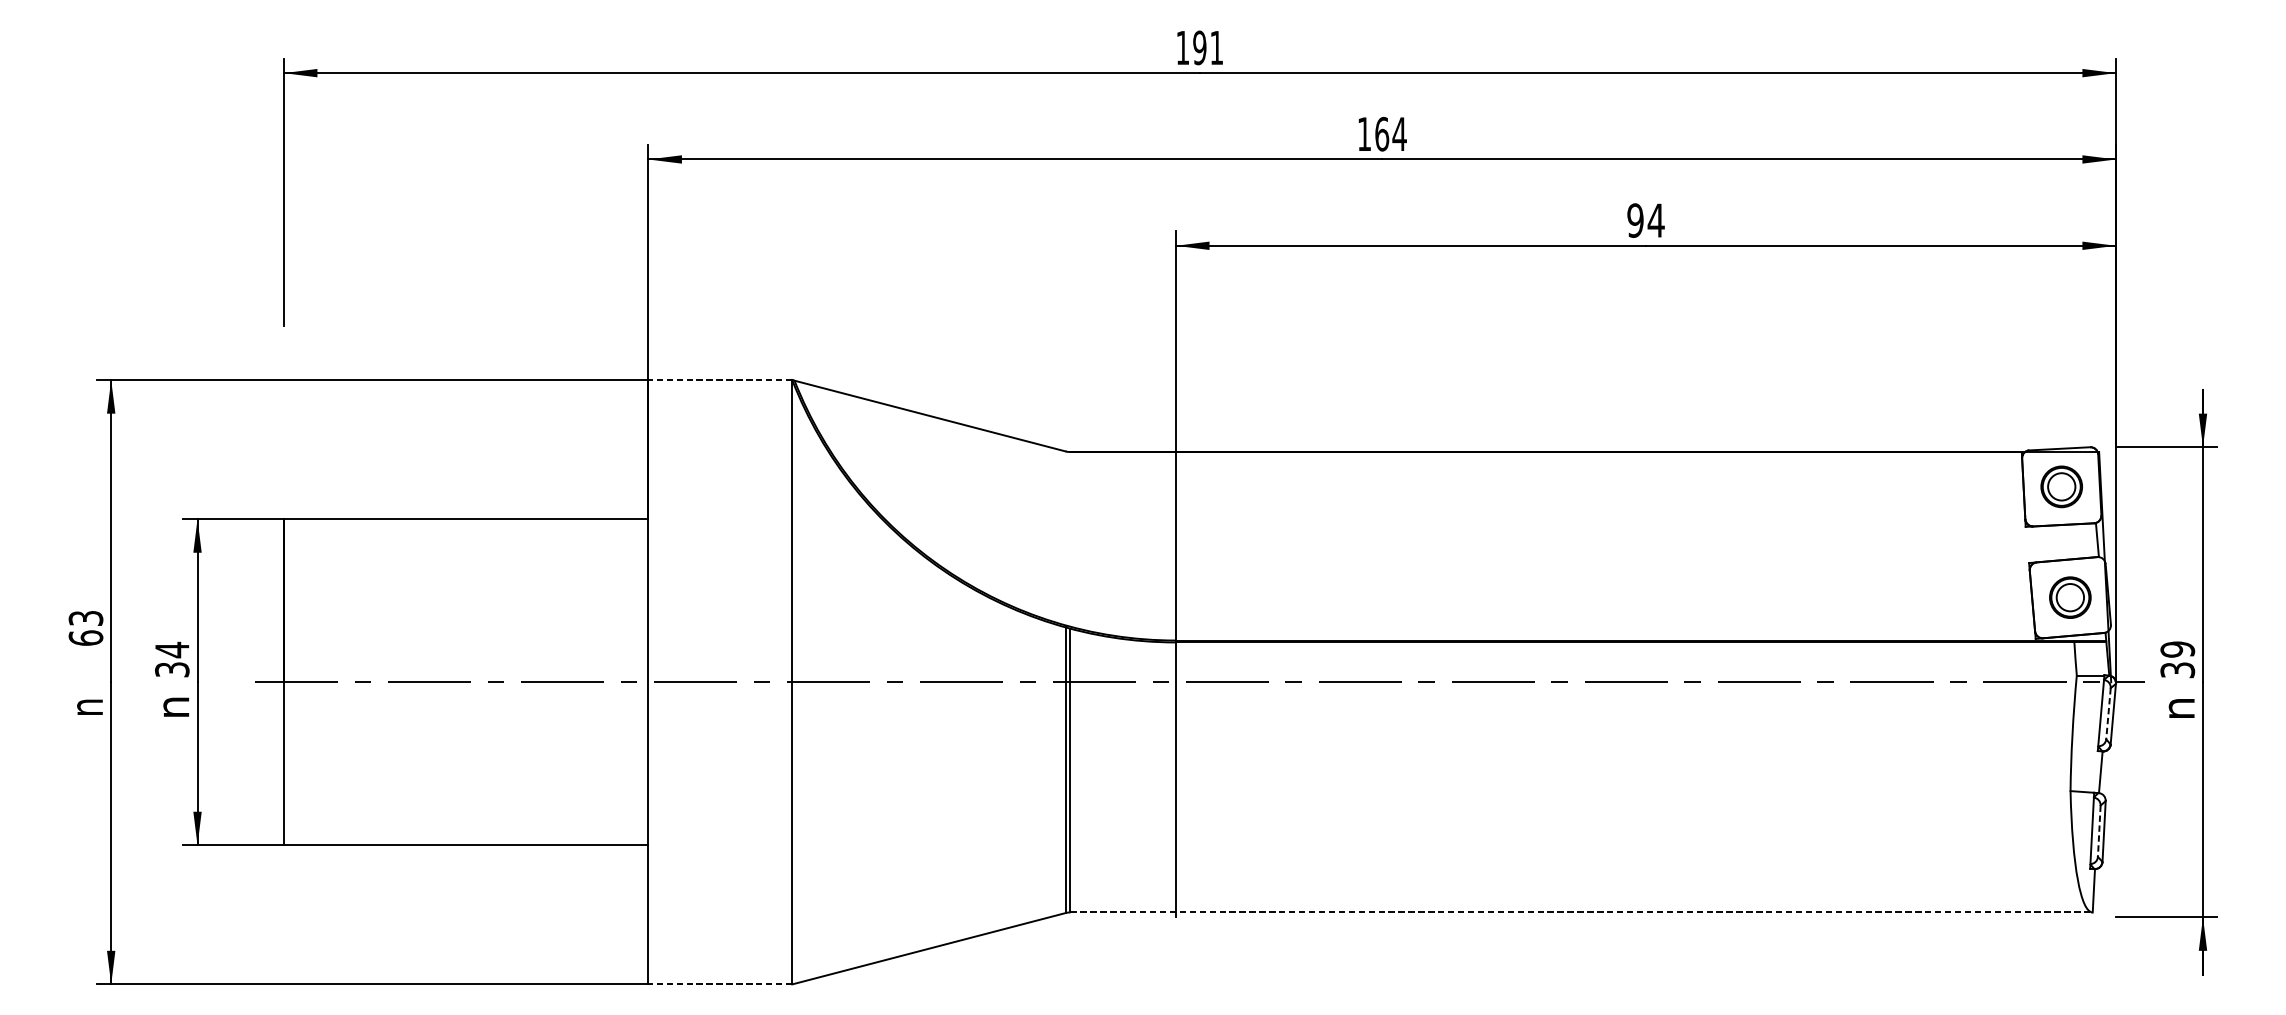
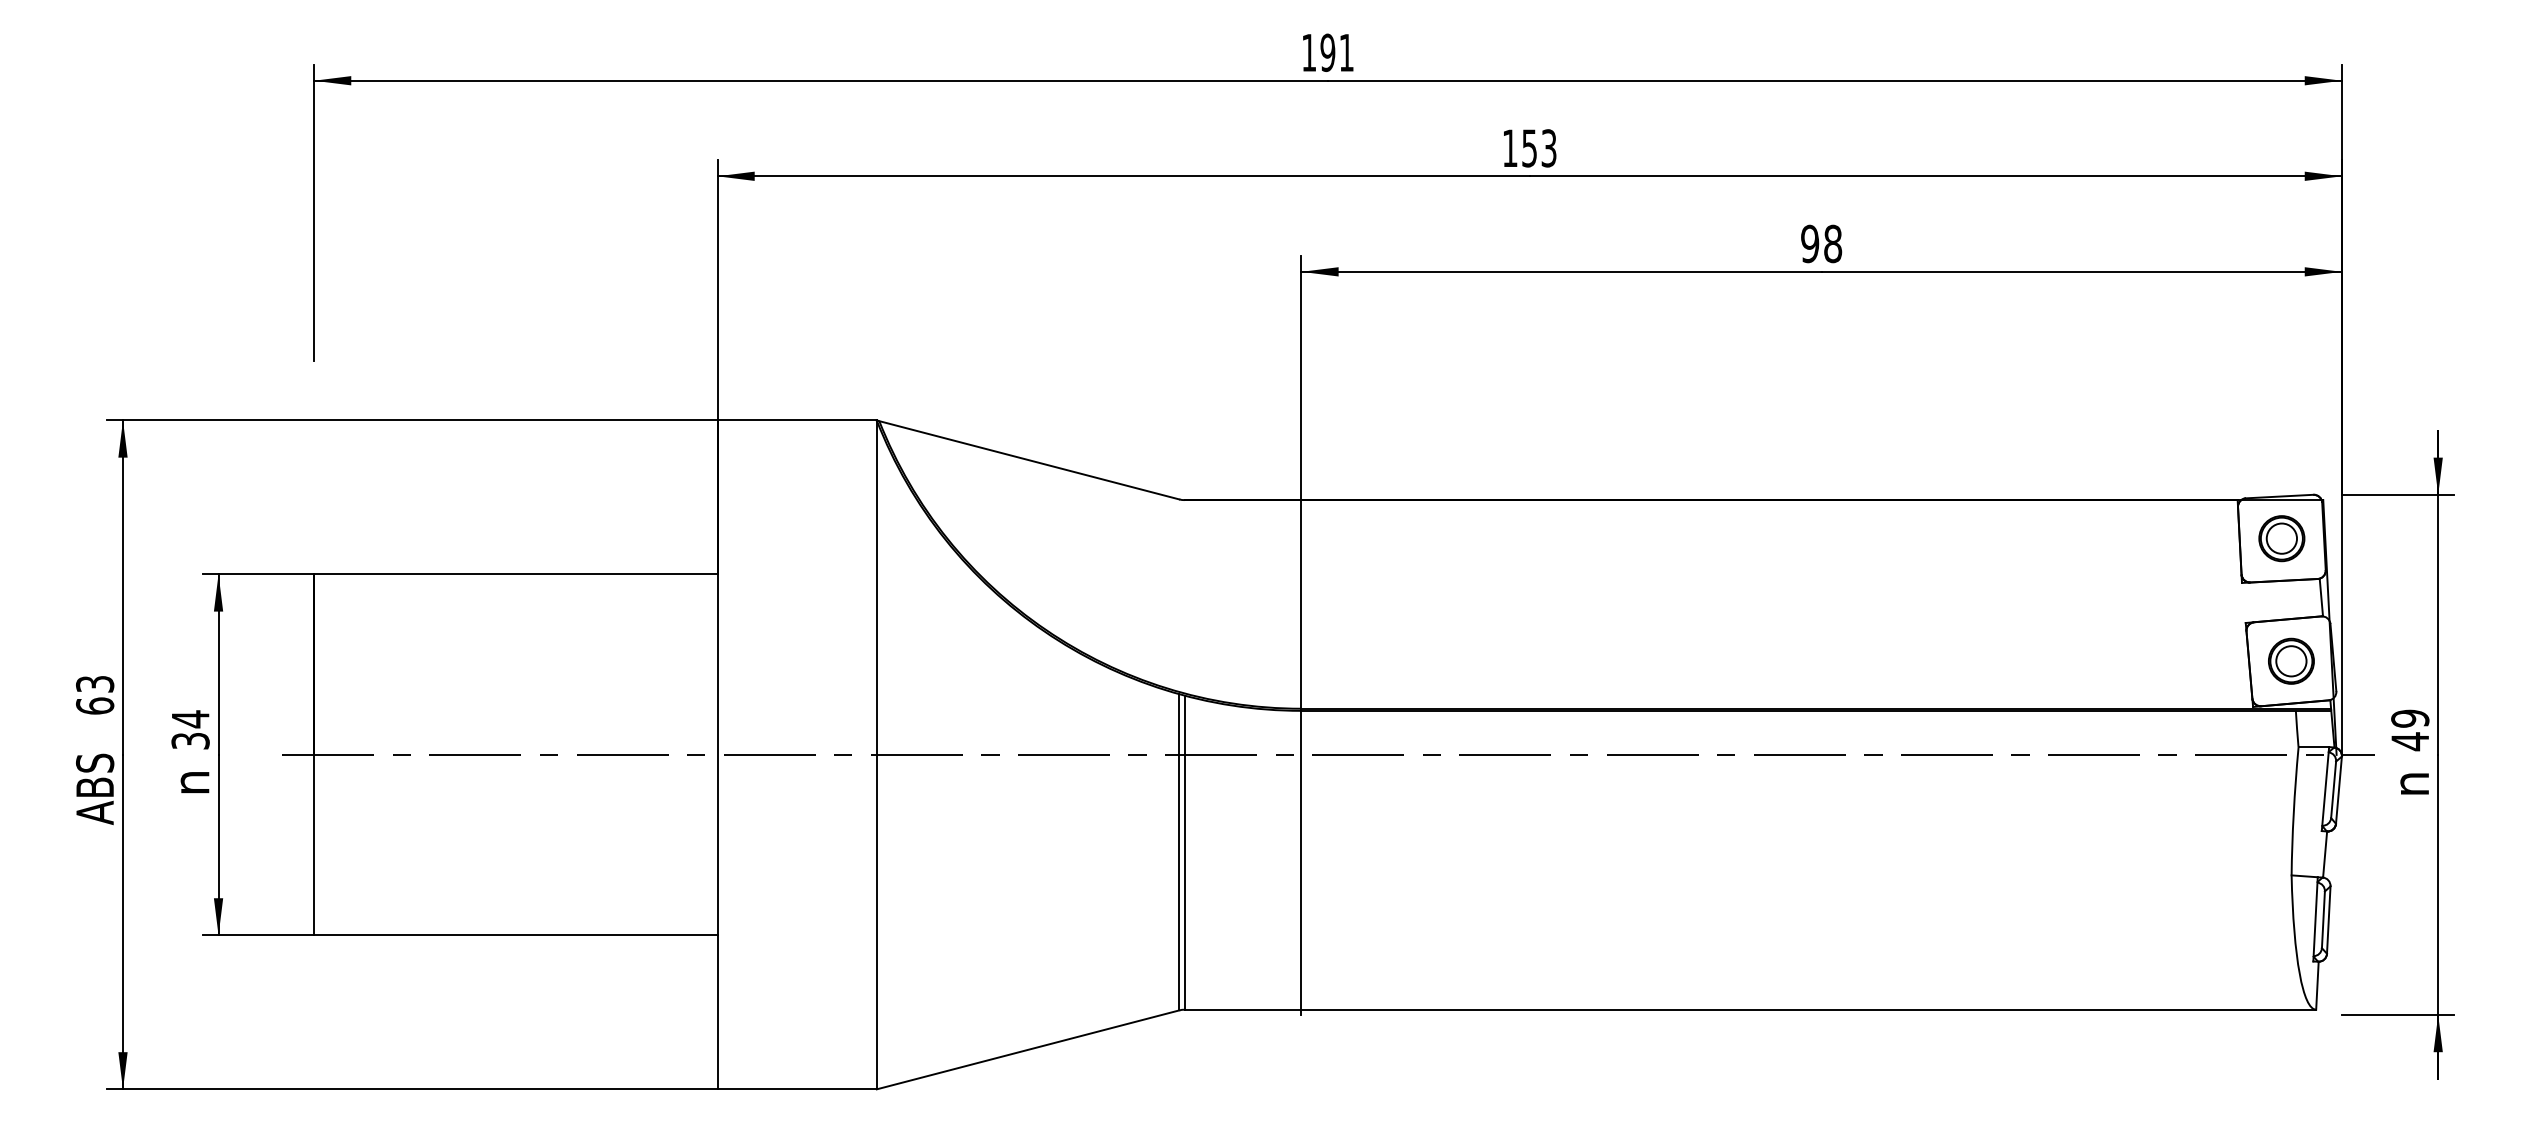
text: (1391, 134) -> (1539, 148), 164 -> 153
text: (1655, 220) -> (1832, 243), 94 -> 98
line: (720, 380) -> (797, 420), dashed -> solid
text: (2177, 670) -> (2410, 741), 39 -> 49
text: (86, 713) -> (95, 789), n -> ABS
line: (2108, 714) -> (2333, 790), dashed -> solid
line: (2099, 831) -> (2323, 920), dashed -> solid
line: (1581, 912) -> (1750, 1009), dashed -> solid
line: (720, 984) -> (797, 1089), dashed -> solid

